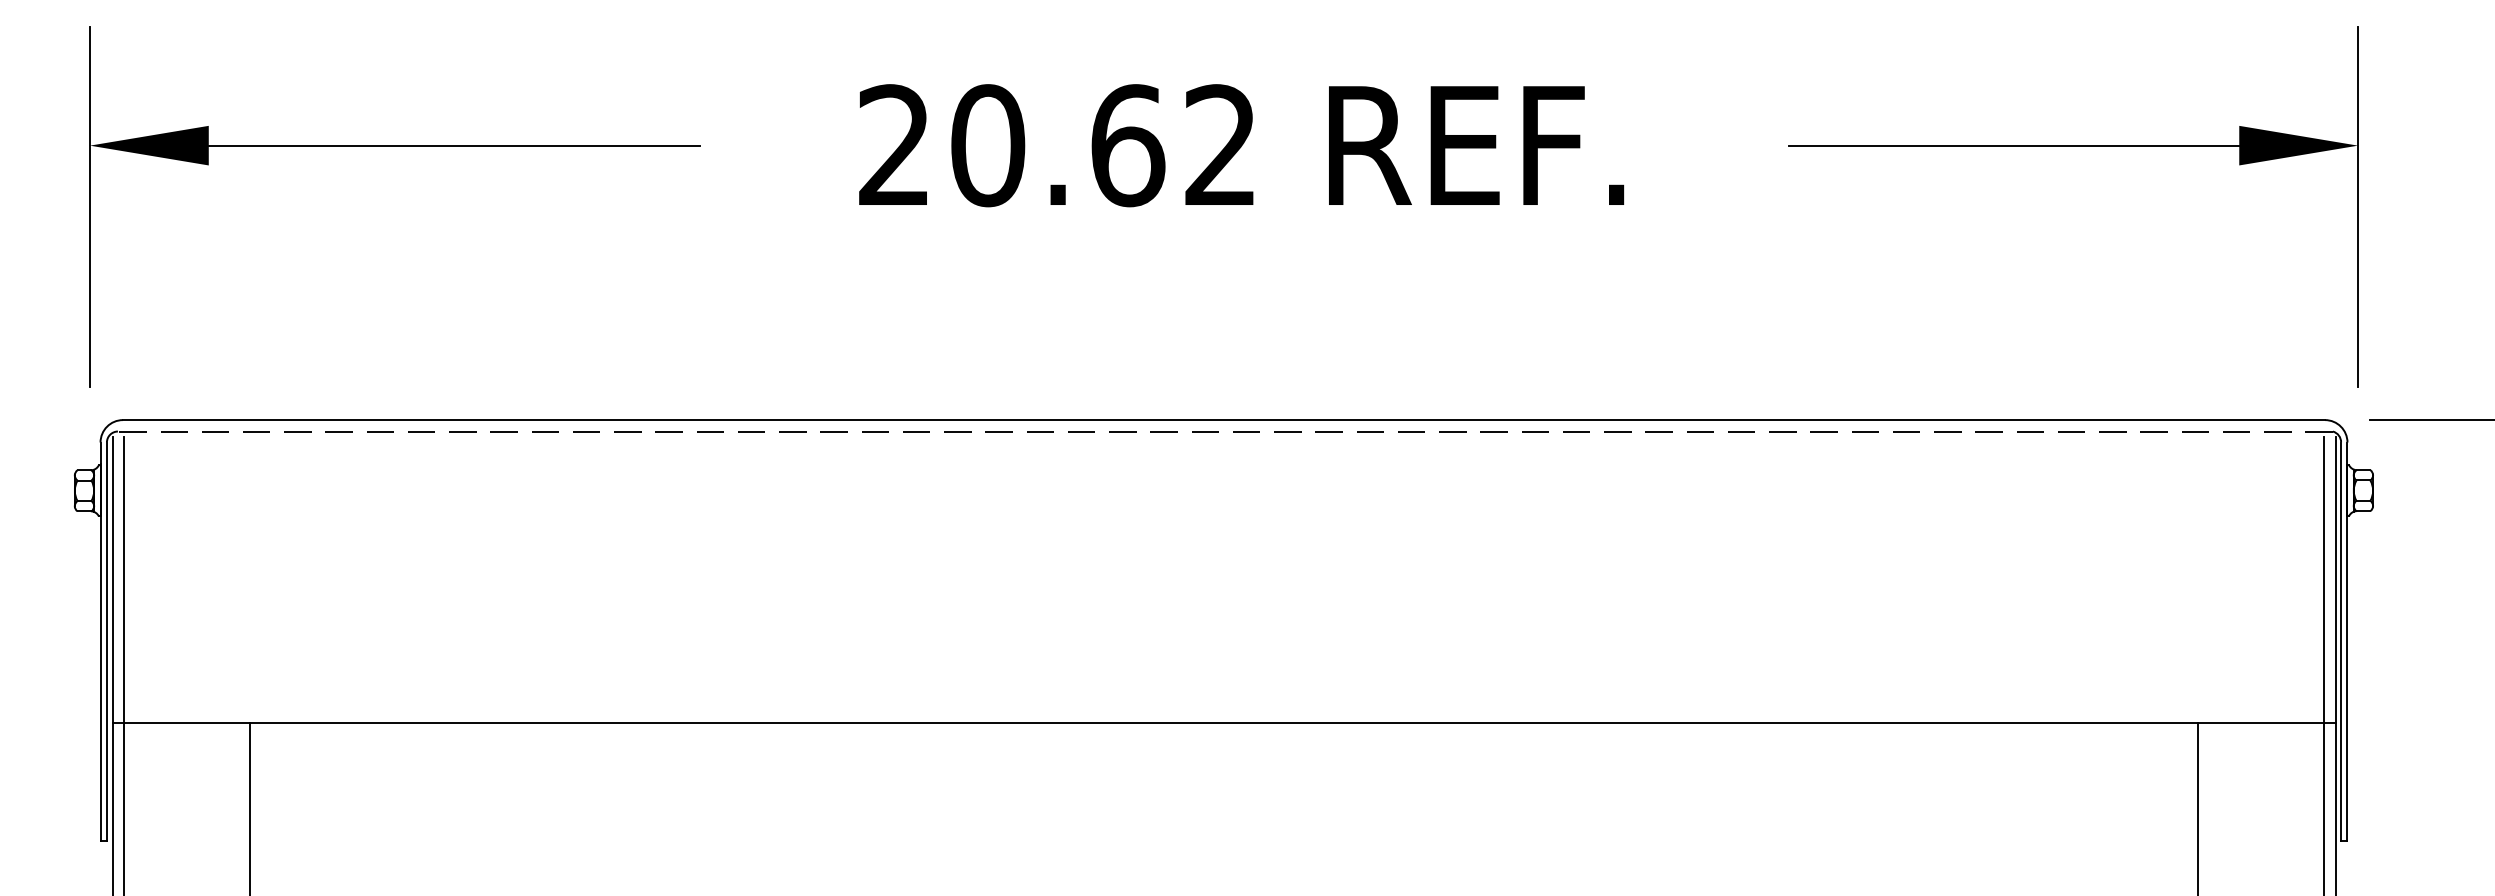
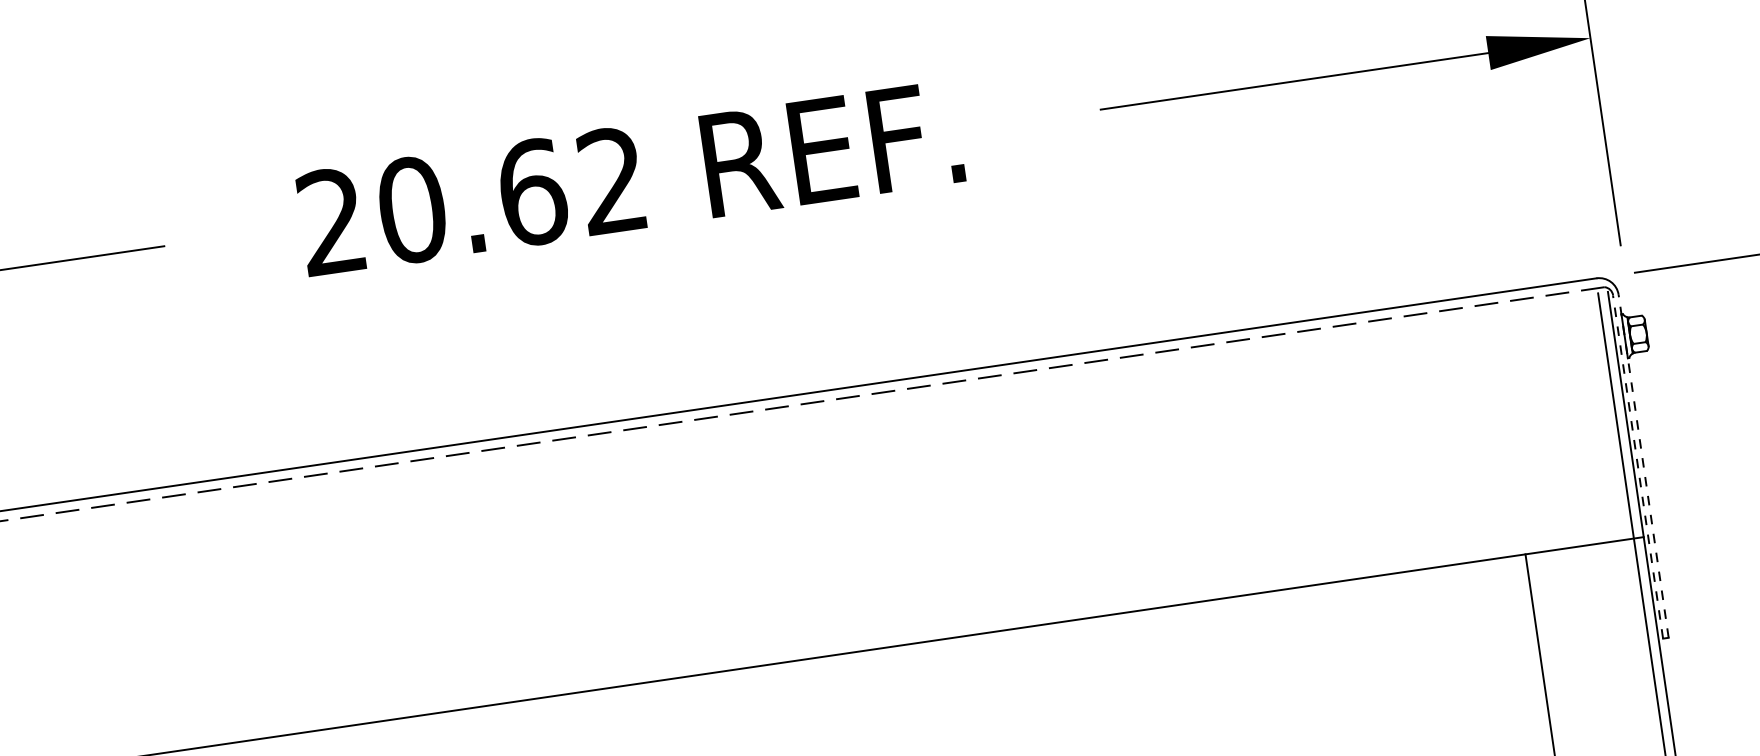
line: (2340, 641) -> (1637, 466), solid -> dashed
line: (2347, 641) -> (1643, 465), solid -> dashed

